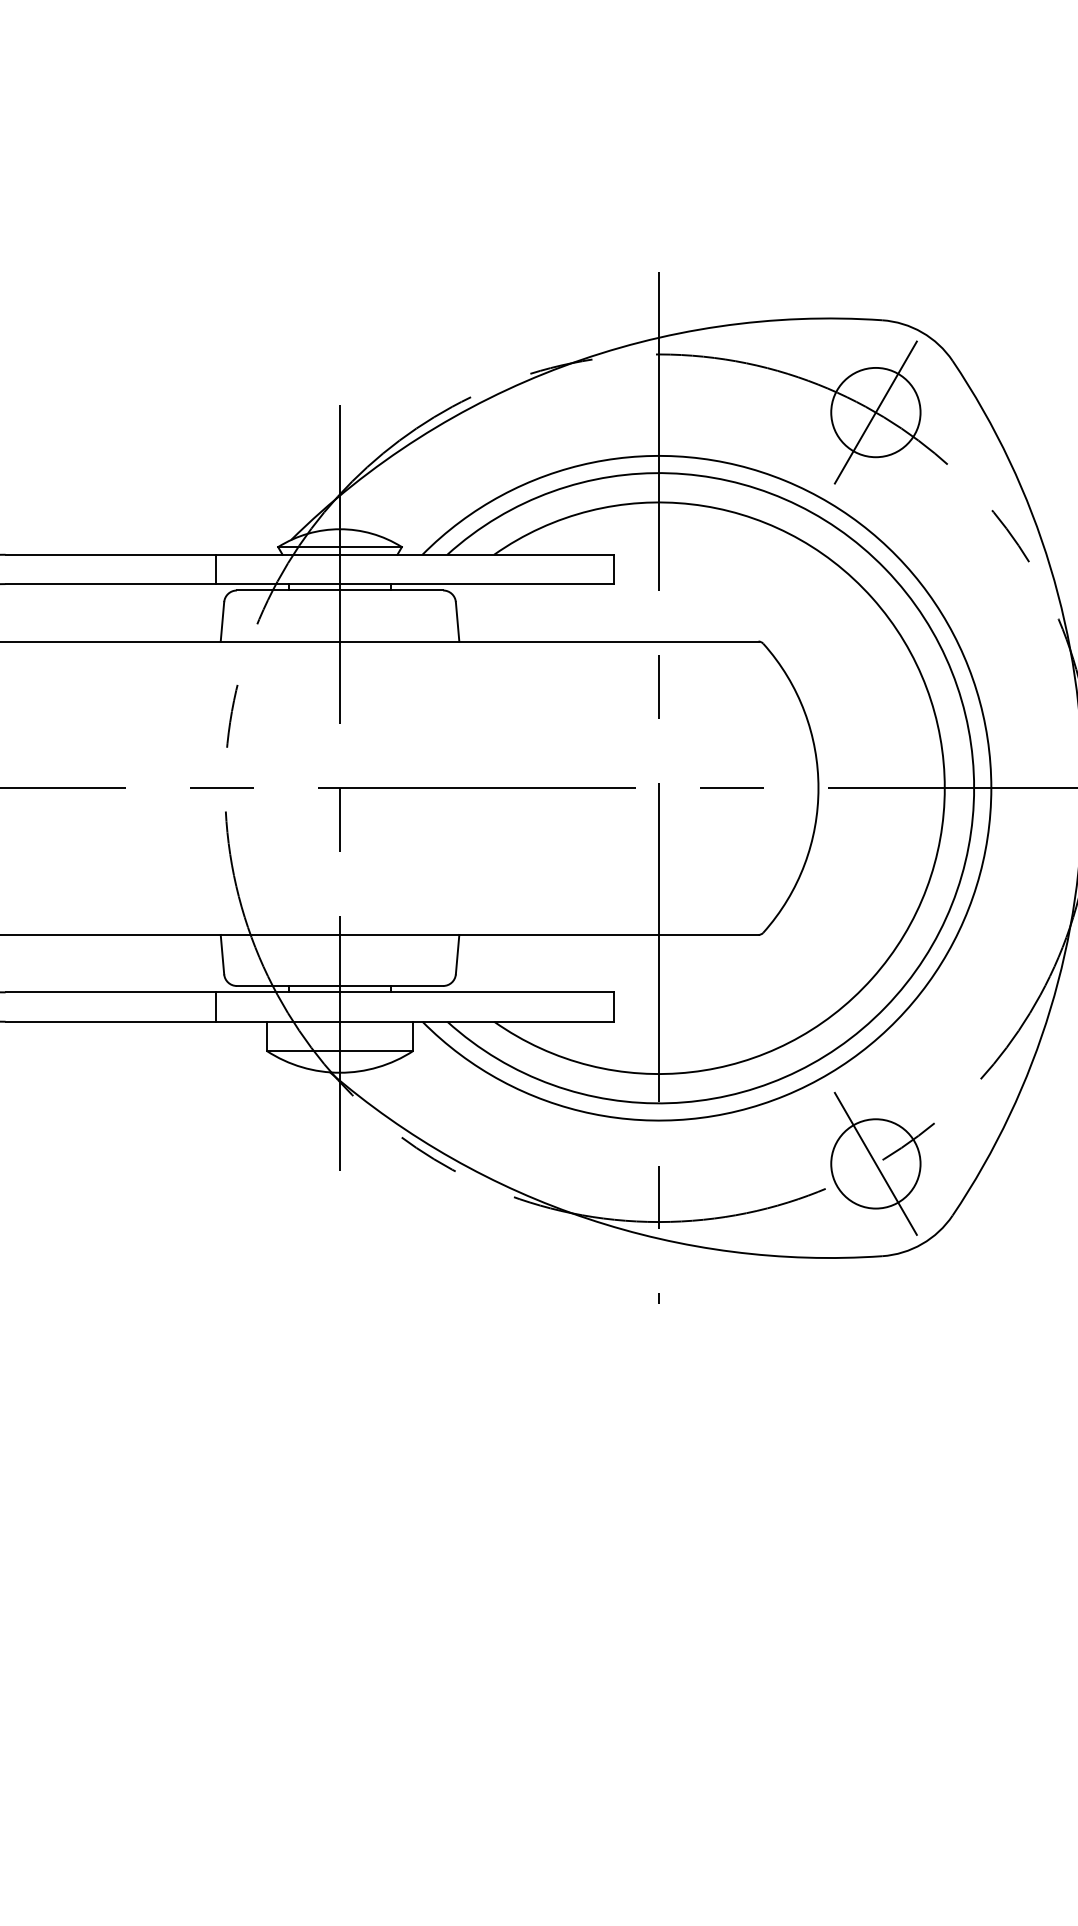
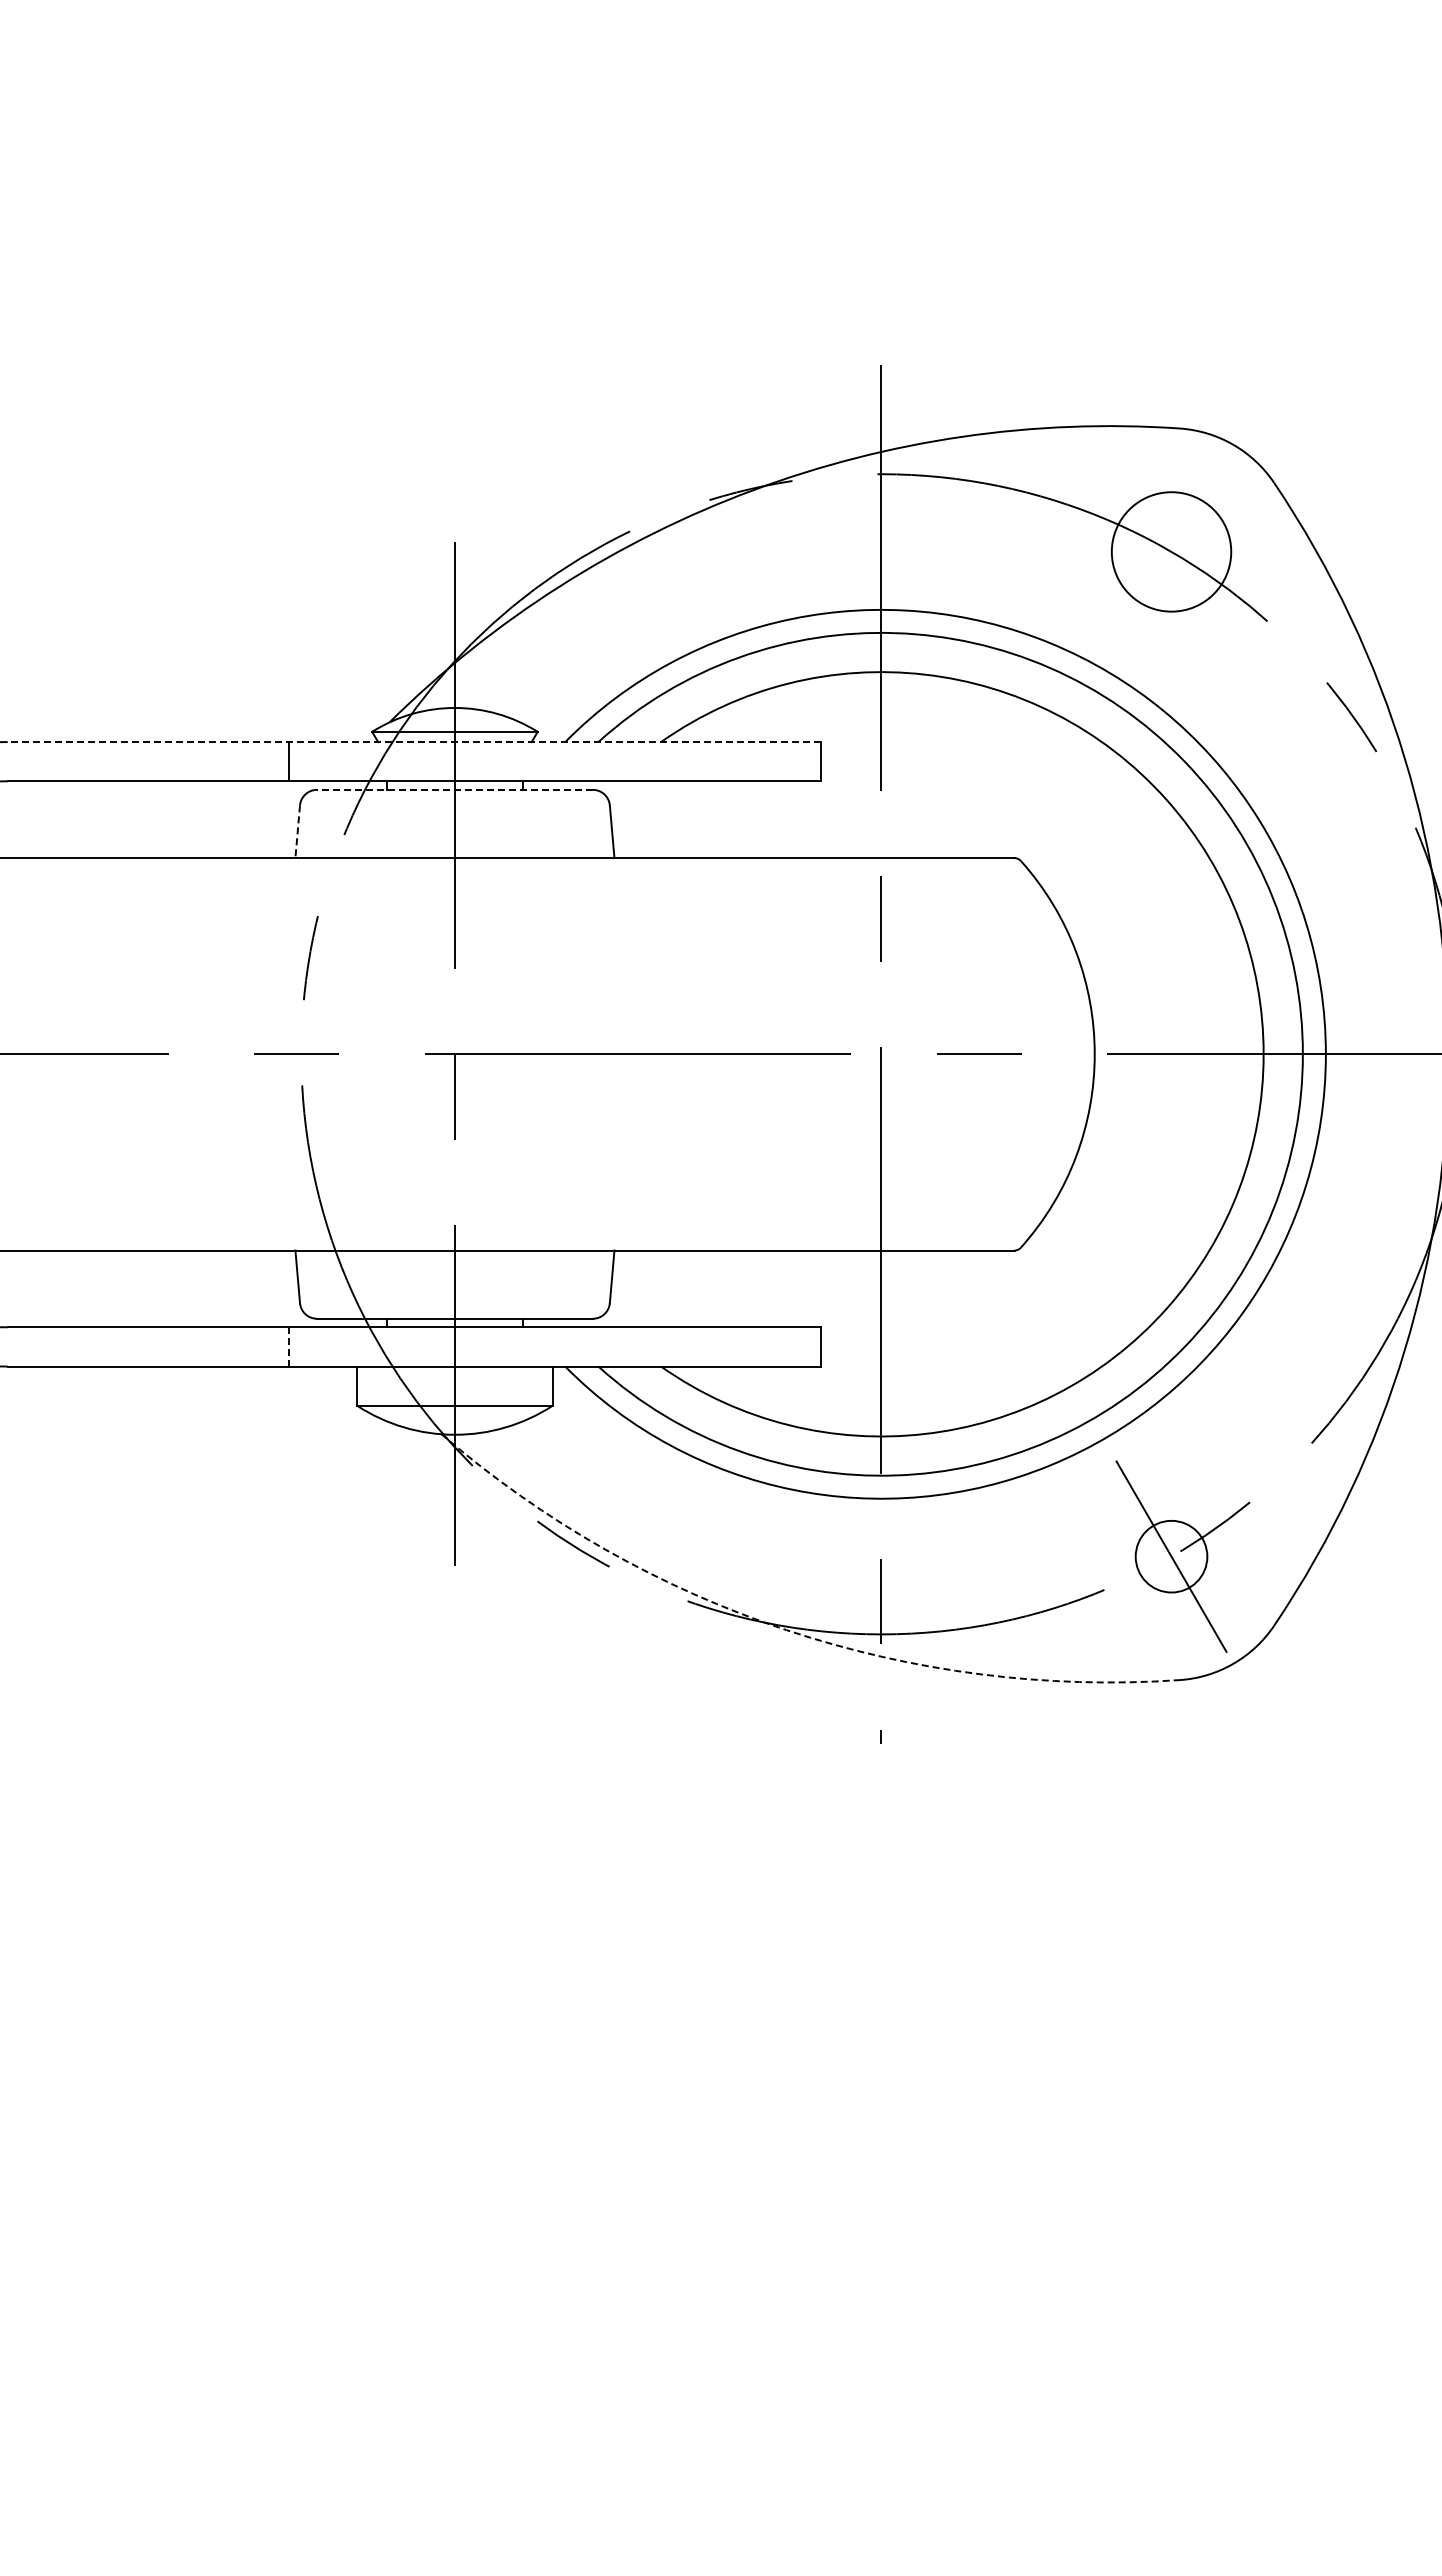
line: (875, 412) -> (1171, 551), removed
line: (309, 555) -> (414, 742), solid -> dashed
line: (339, 590) -> (454, 789), solid -> dashed
line: (222, 622) -> (297, 832), solid -> dashed
line: (215, 1006) -> (288, 1346), solid -> dashed
circle: (875, 1163) -> (1171, 1556), size x0.6
arc: (587, 1219) -> (786, 1630), solid -> dashed

